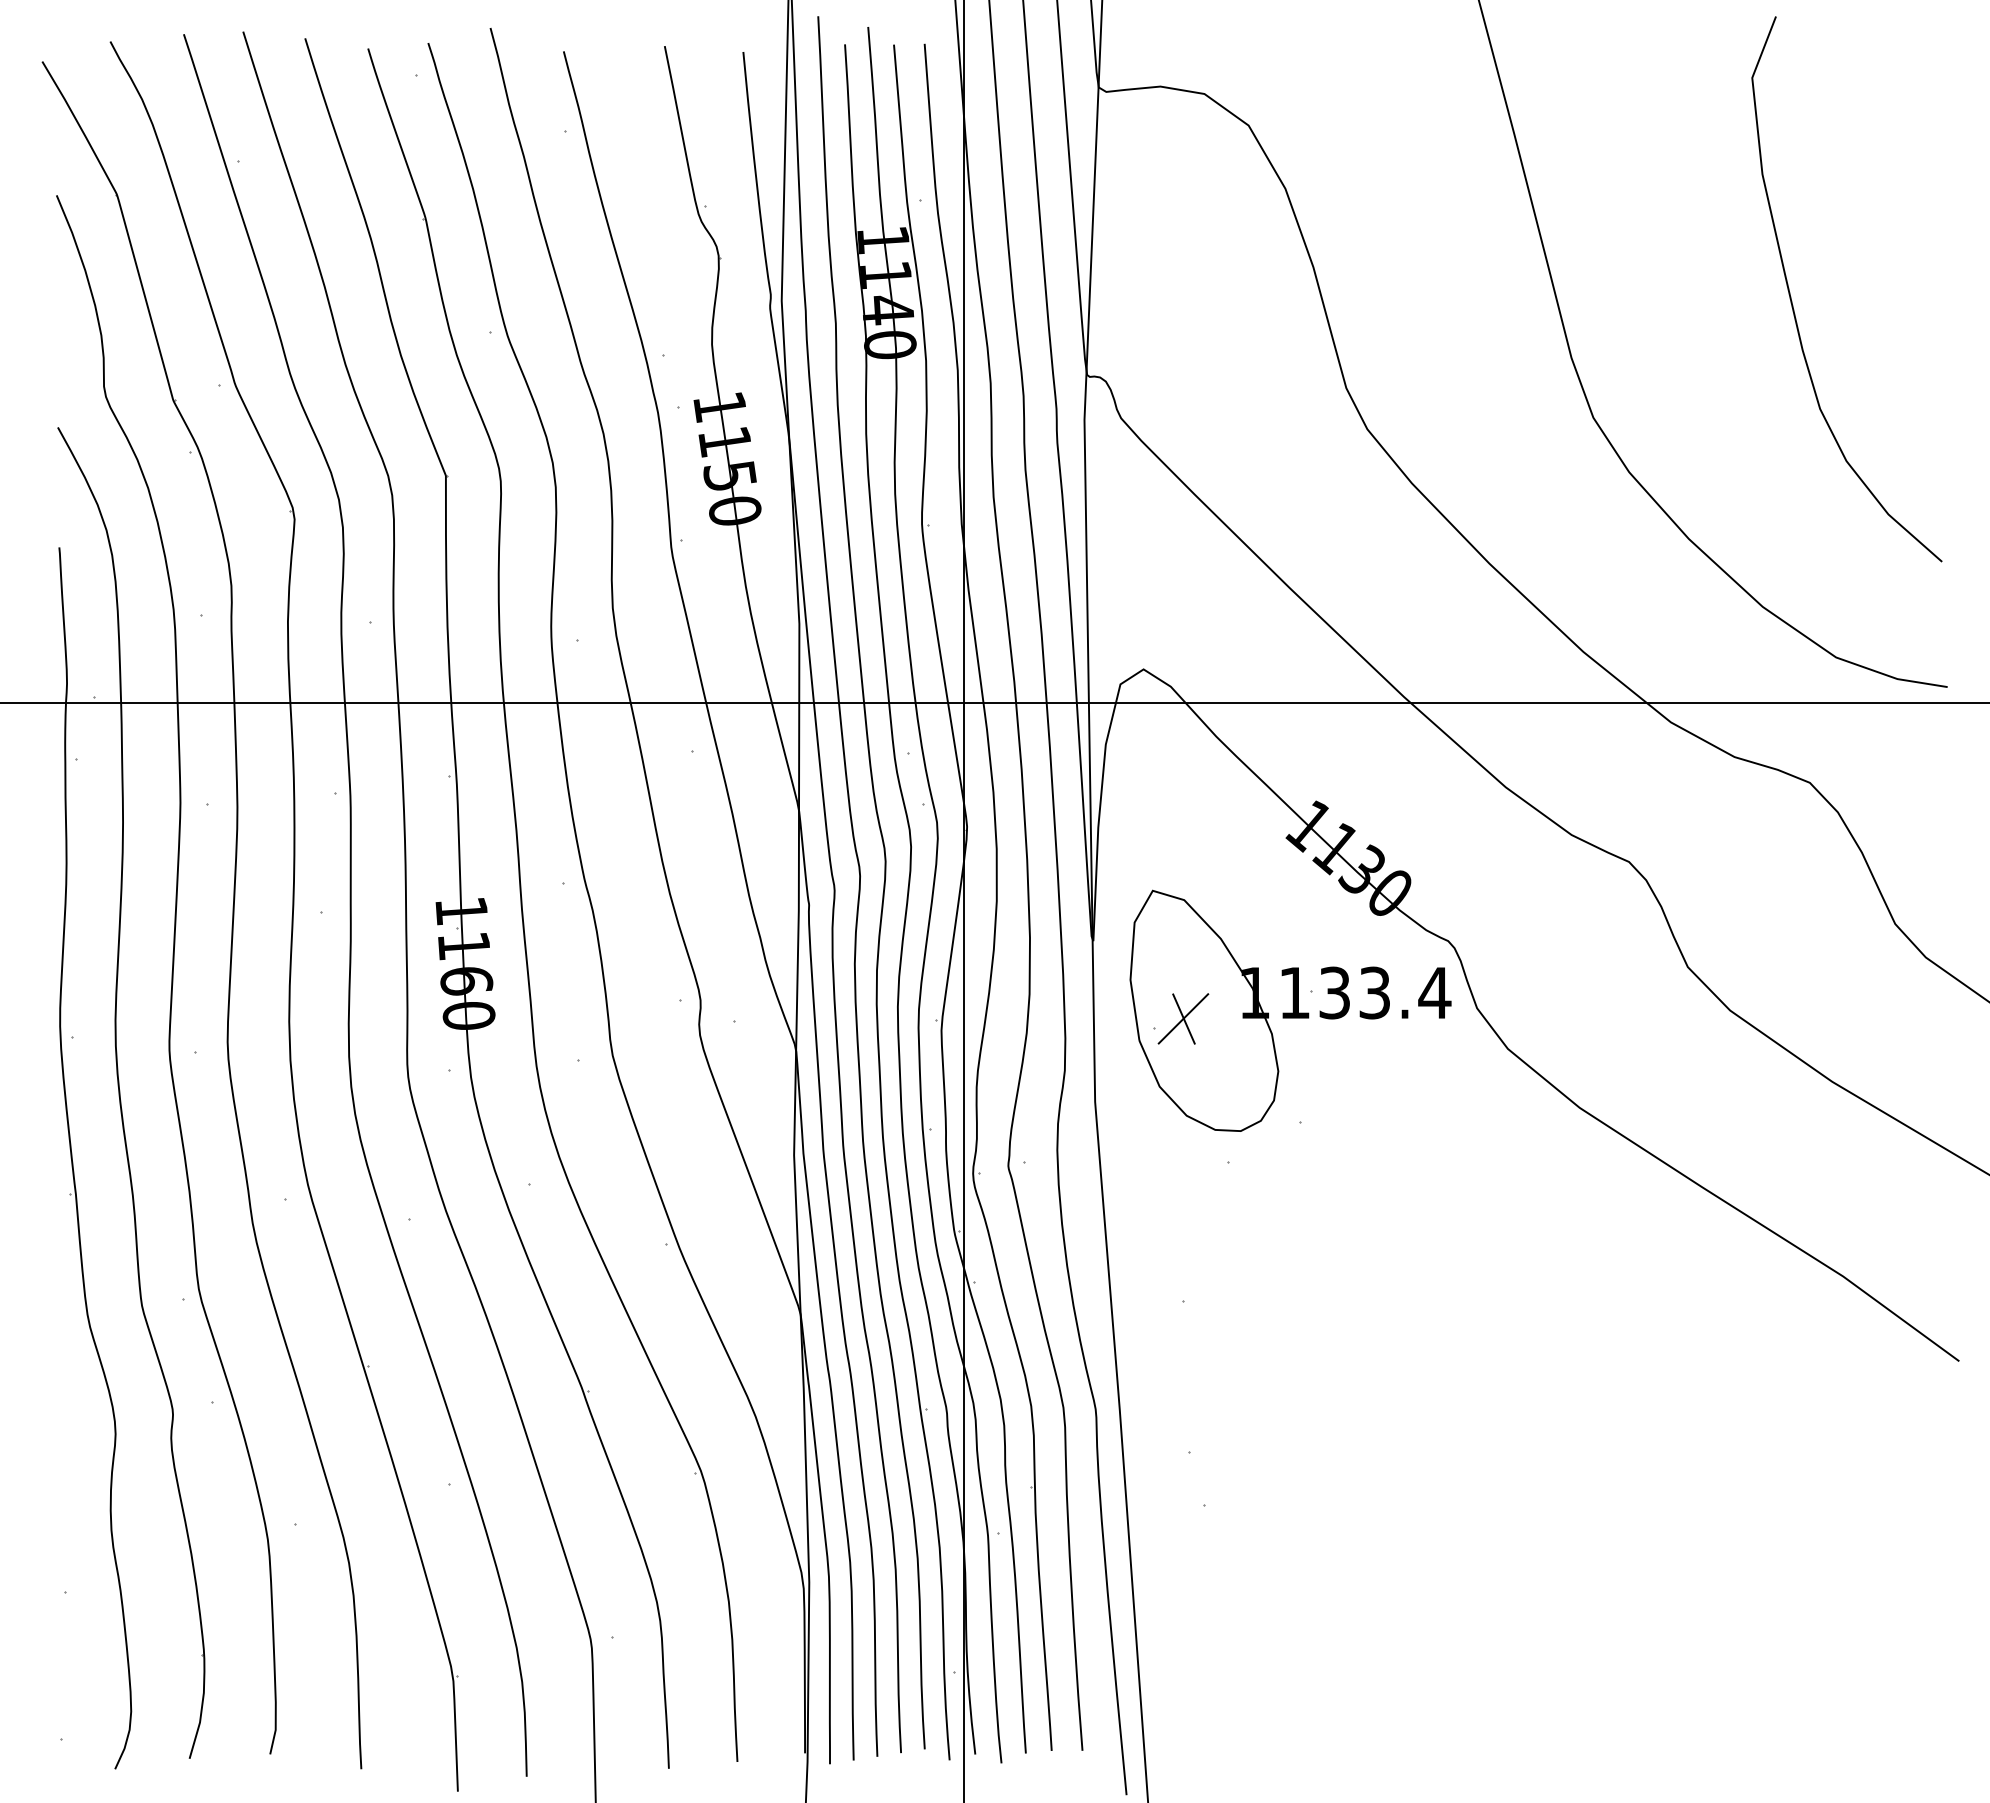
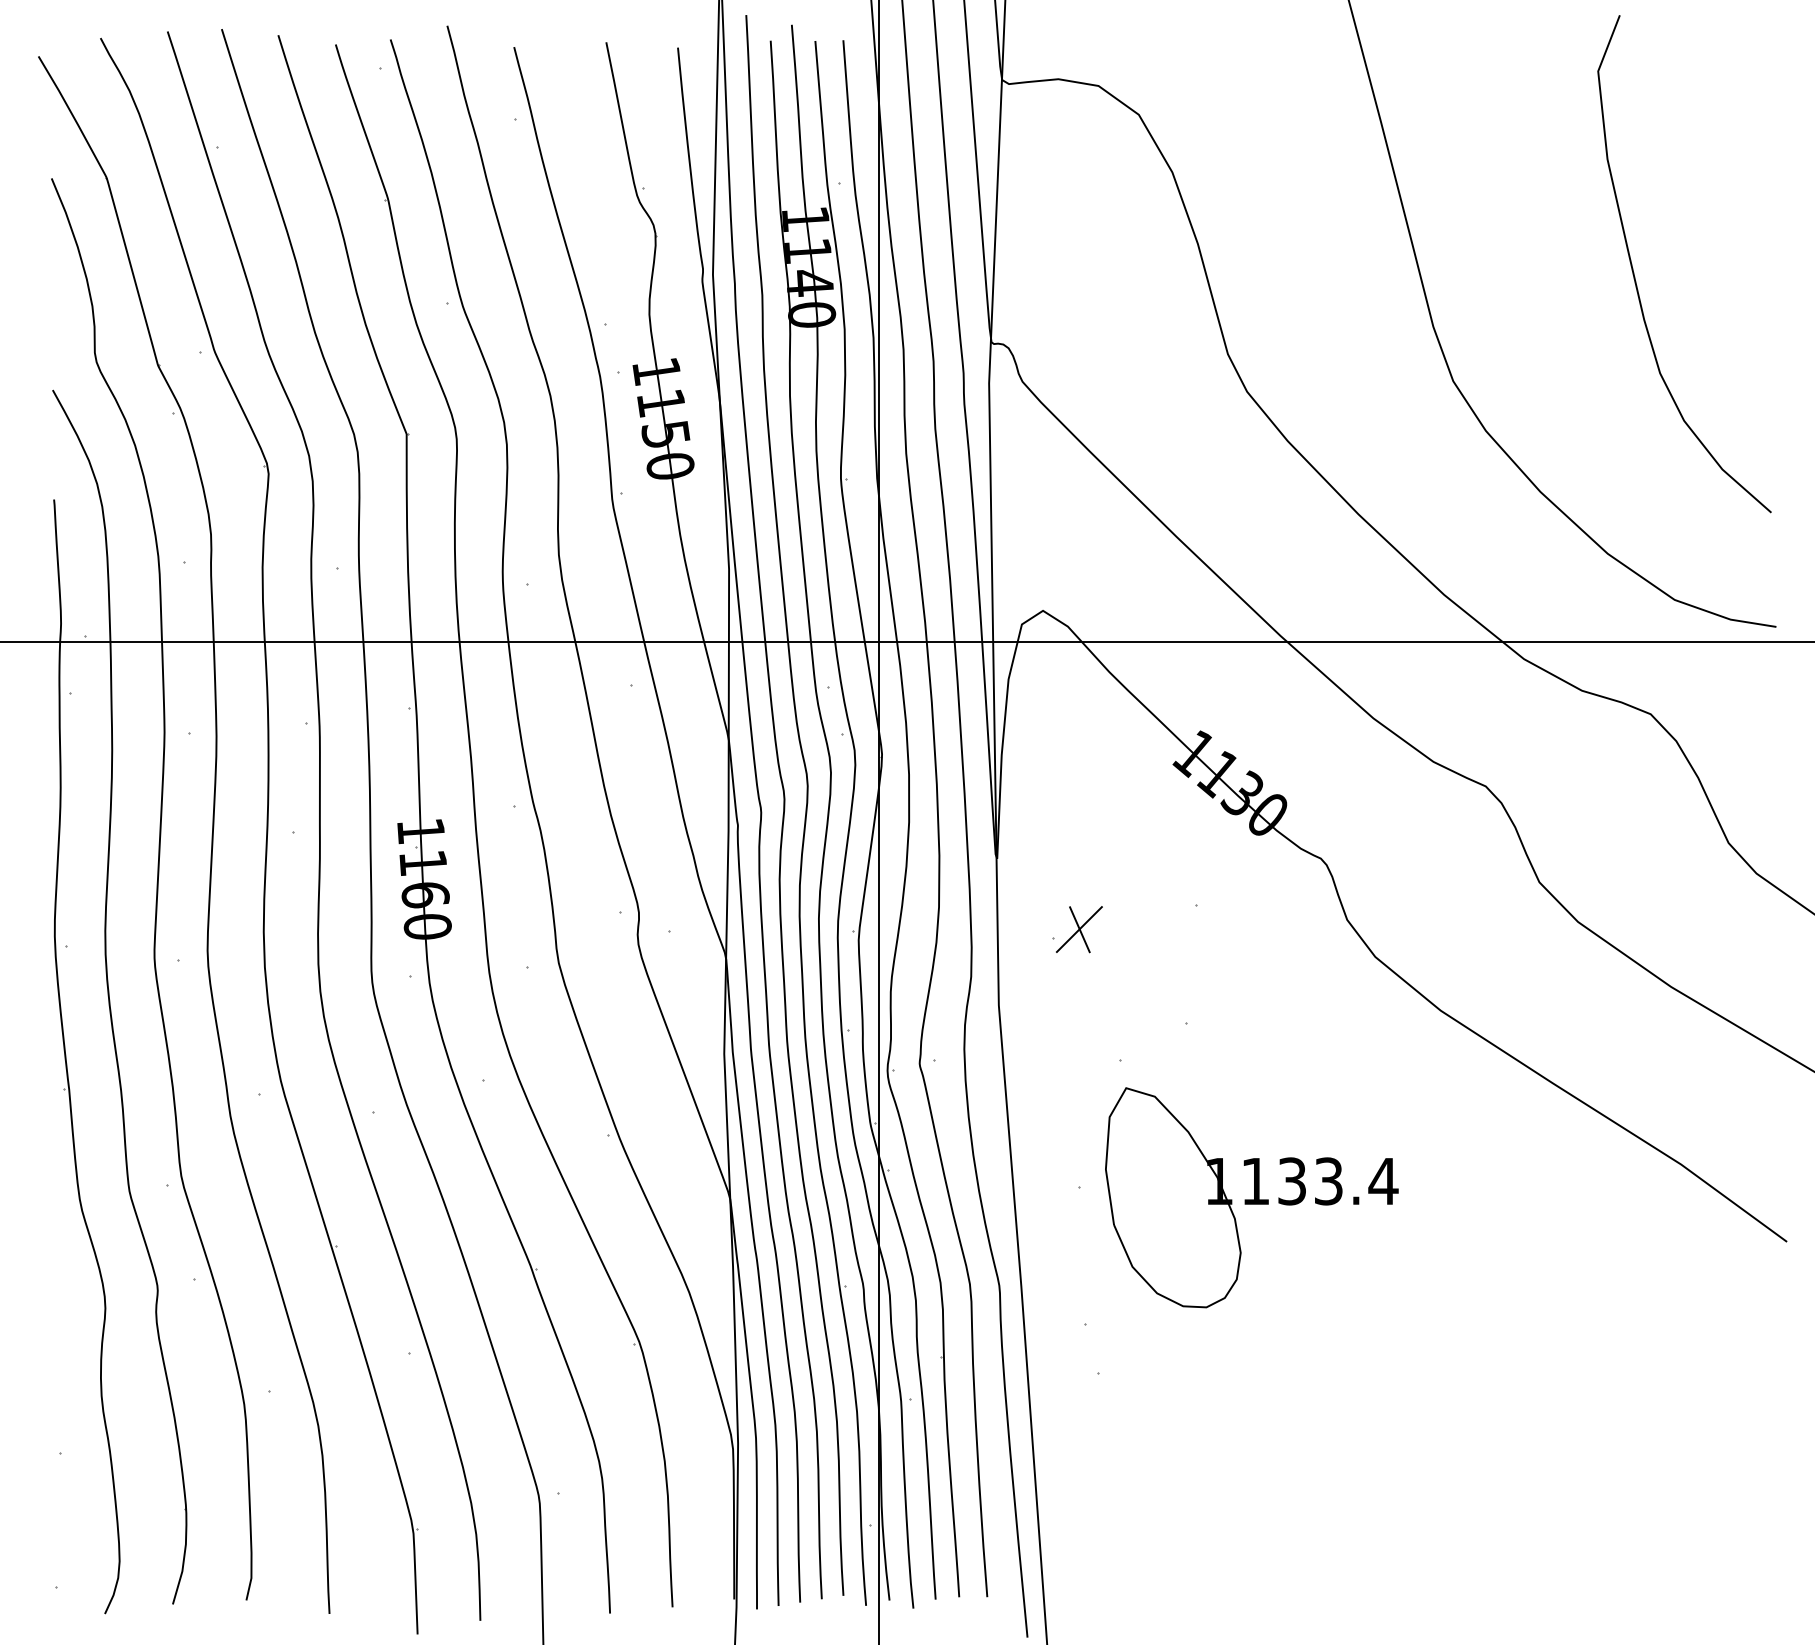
part: (1290, 1010) -> (1251, 1197), moved

